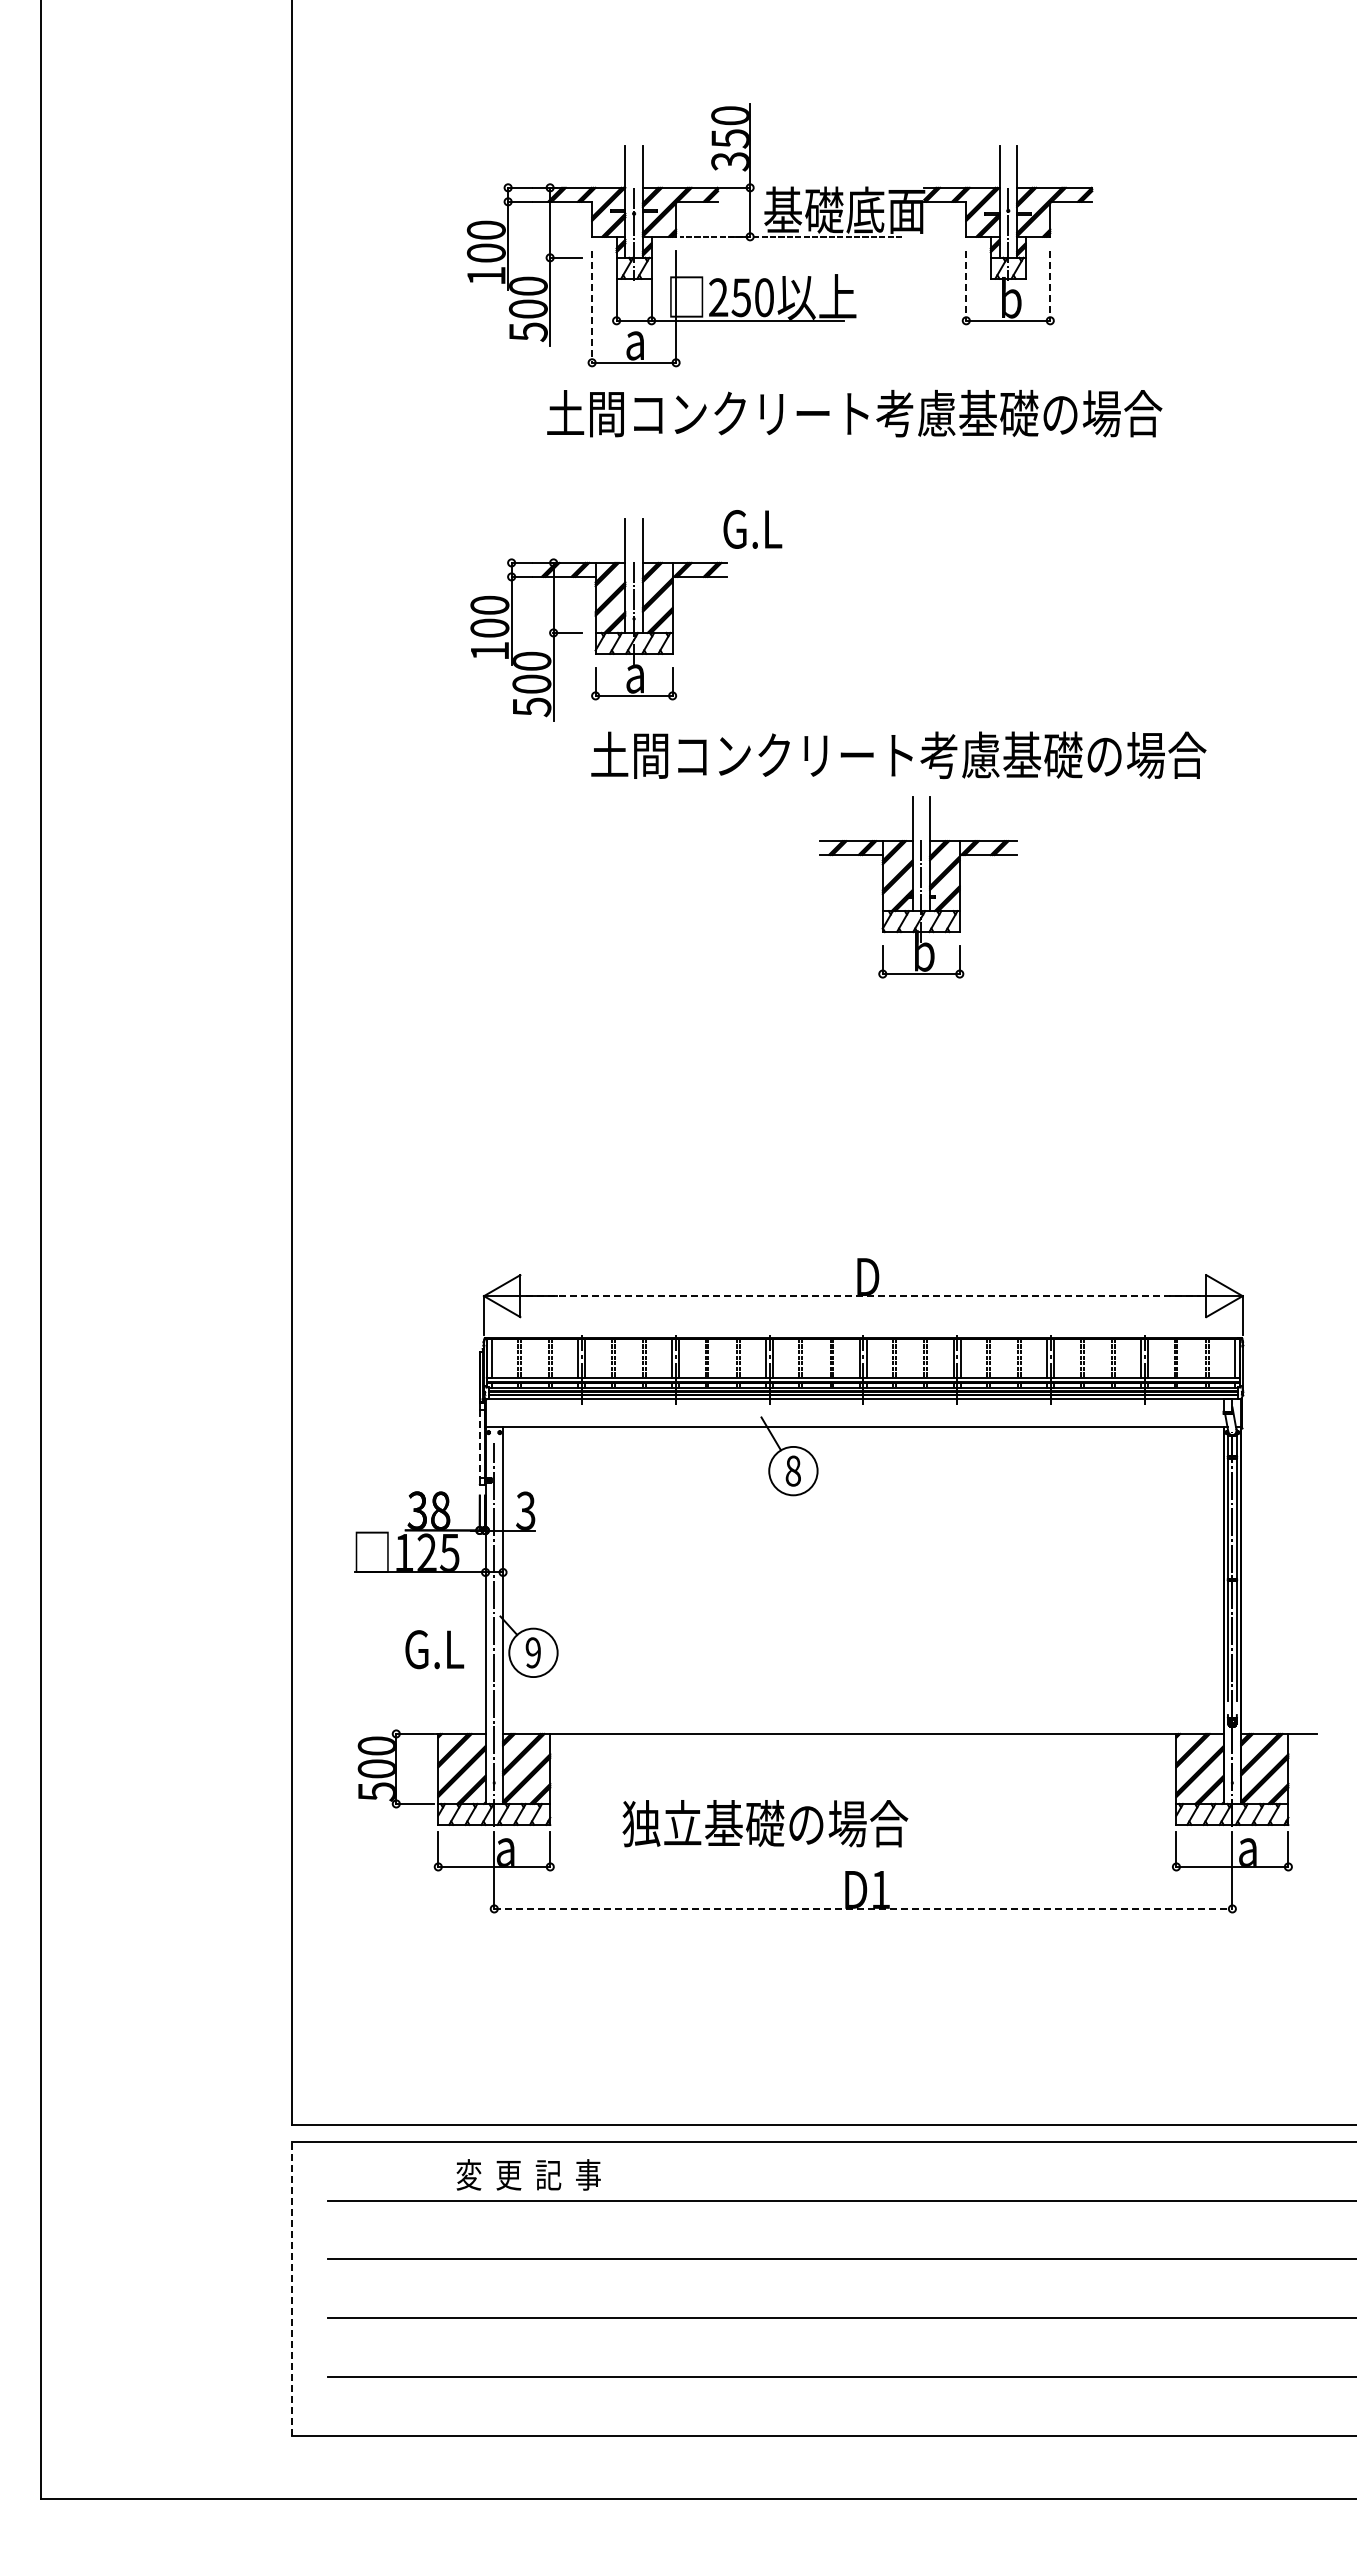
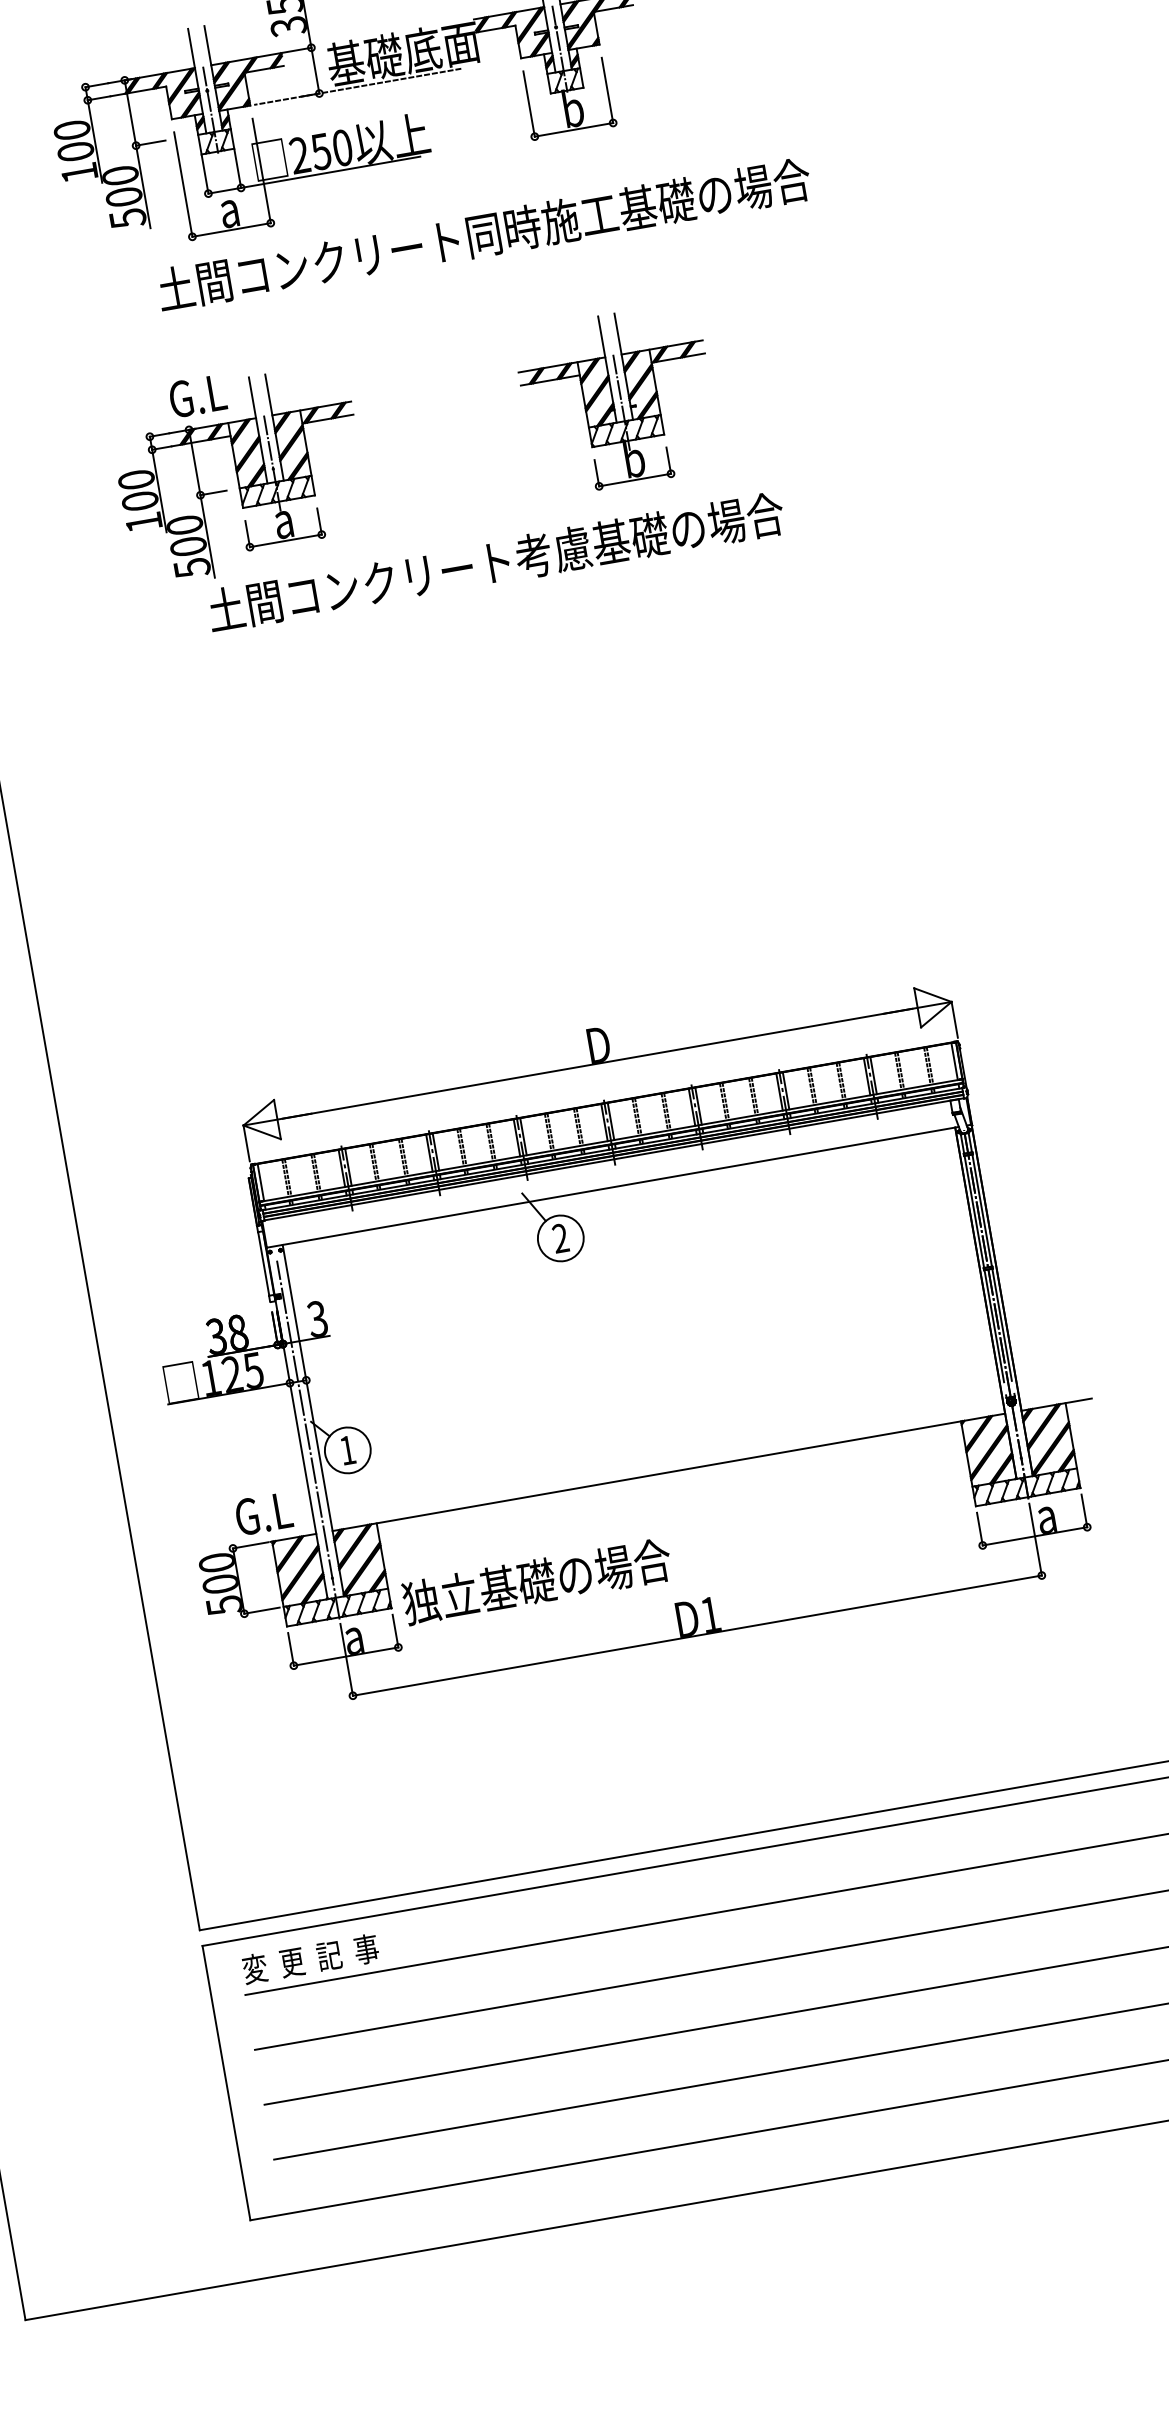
line: (1050, 285) -> (607, 90), dashed -> solid
line: (966, 286) -> (529, 104), dashed -> solid
line: (592, 307) -> (183, 185), dashed -> solid
text: (1060, 413) -> (637, 207), 土間コンクリート考慮基礎の場合 -> 土間コンクリート同時施工基礎の場合
text: (752, 529) -> (197, 396), moved
text: (898, 755) -> (495, 562), moved
part: (918, 887) -> (618, 399), moved
line: (863, 1296) -> (597, 1064), dashed -> solid
line: (479, 1444) -> (263, 1264), dashed -> solid
text: (792, 1470) -> (559, 1238), 8 -> 2
text: (434, 1649) -> (263, 1513), moved
text: (532, 1652) -> (346, 1450), 9 -> 1
text: (765, 1823) -> (537, 1581), moved
line: (863, 1908) -> (697, 1635), dashed -> solid
text: (528, 2174) -> (310, 1958), moved
line: (292, 2288) -> (226, 2082), dashed -> solid

